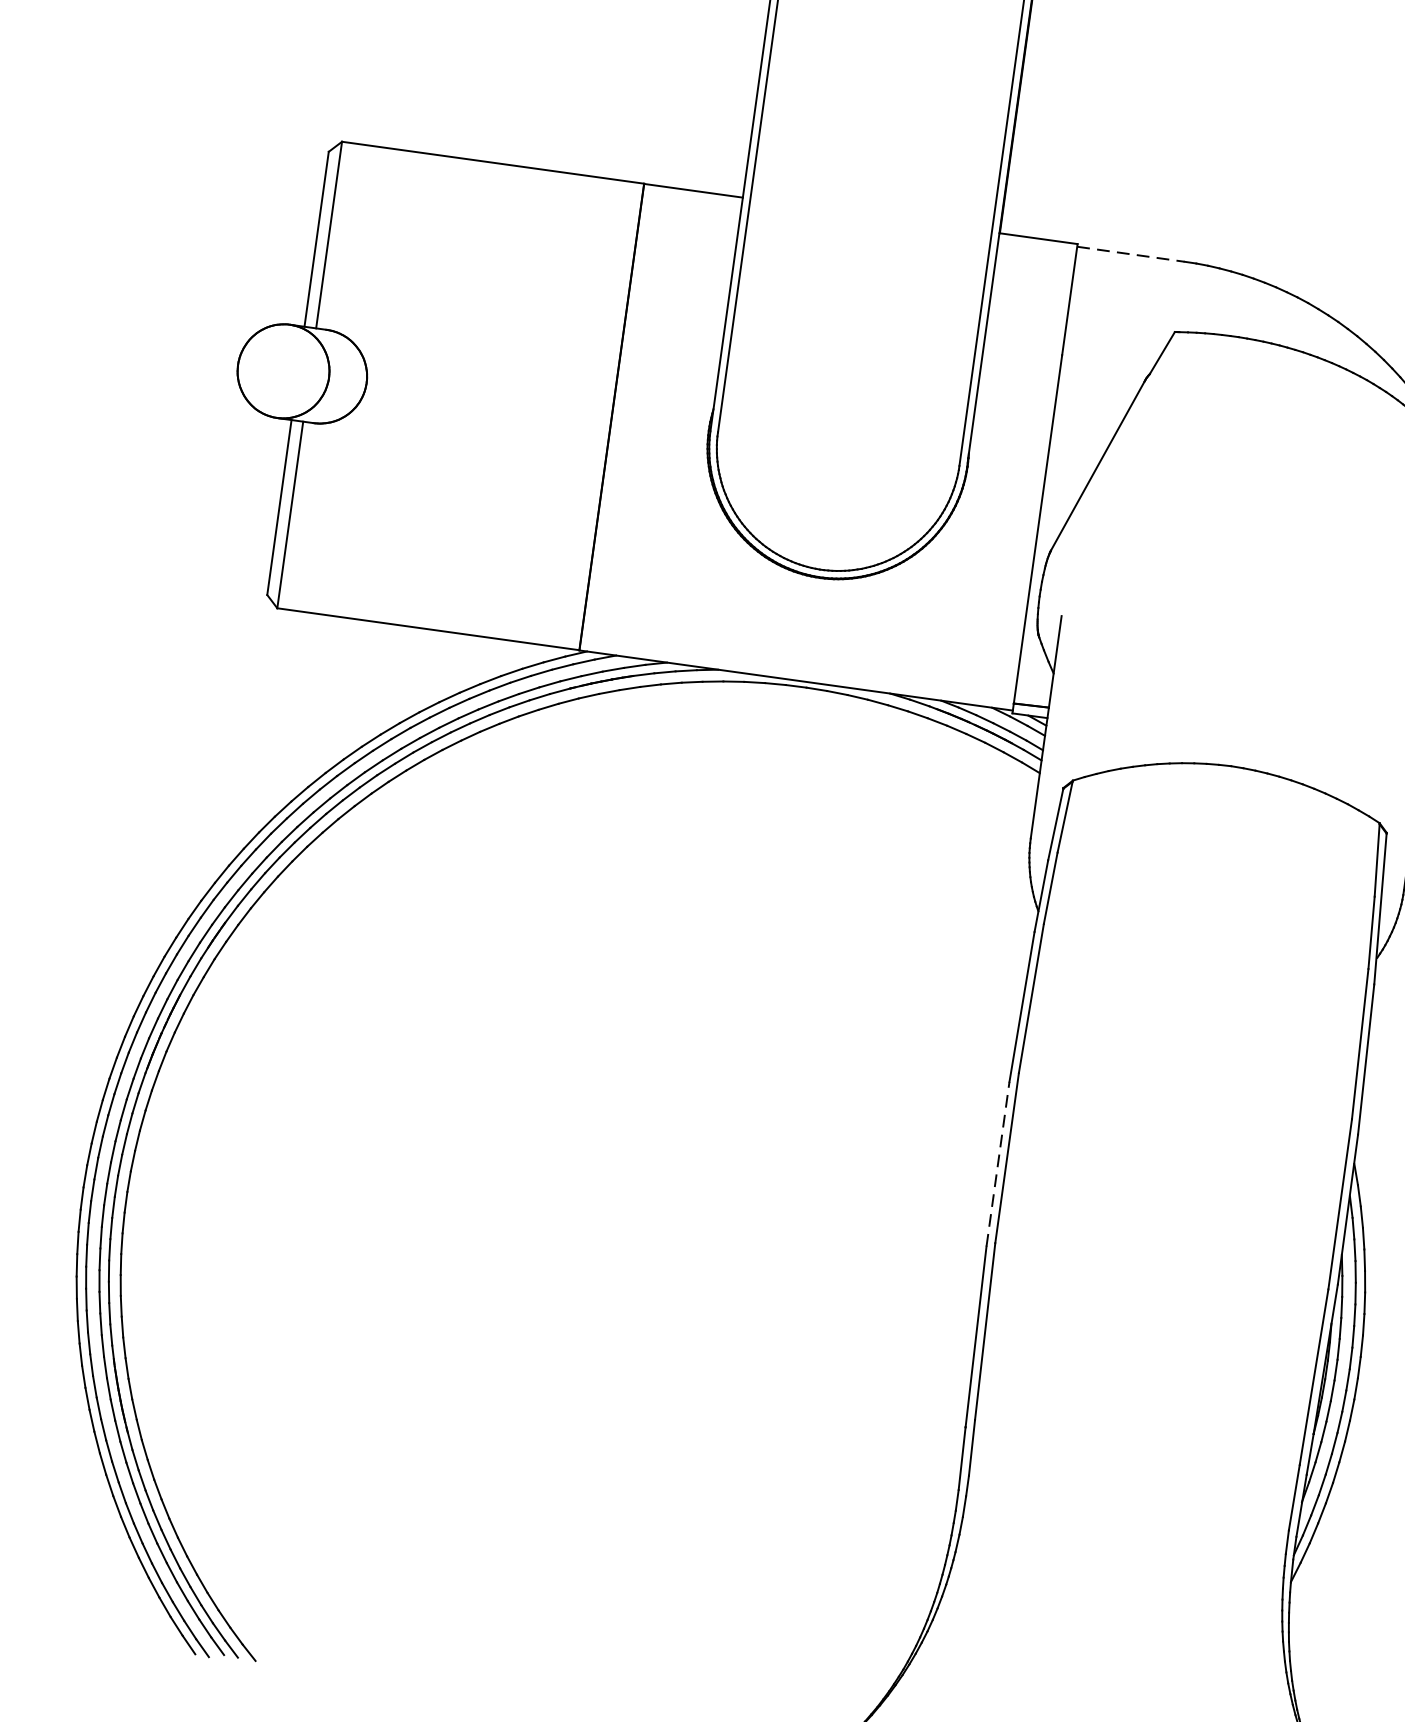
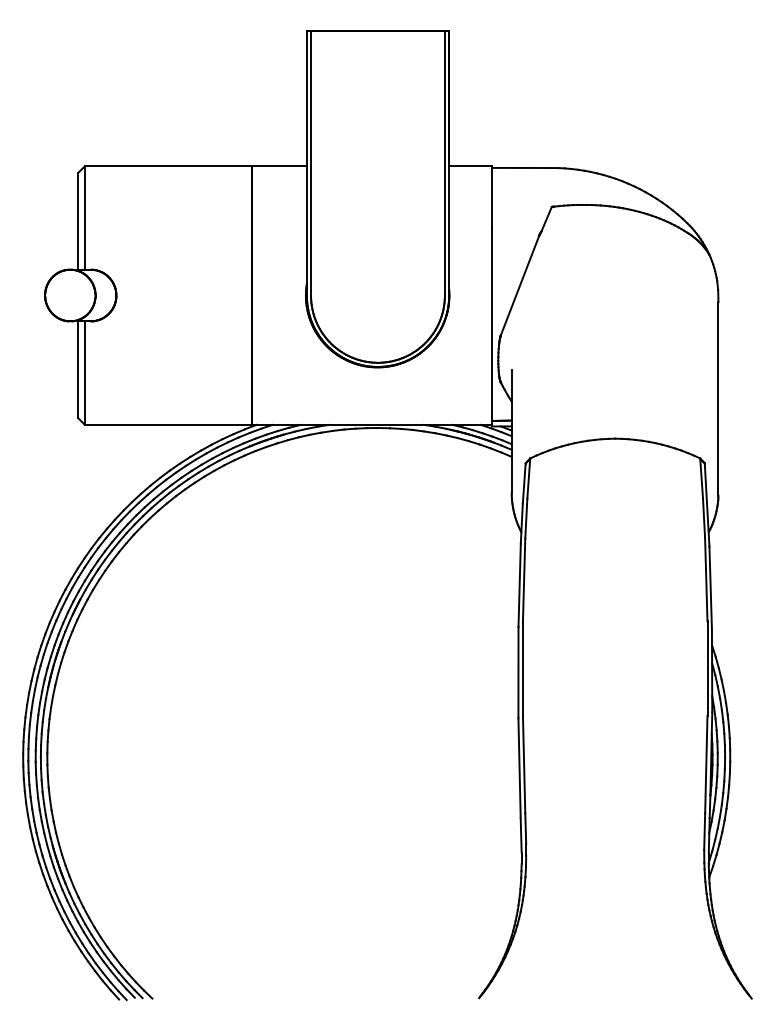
line: (1131, 253) -> (522, 167), dashed -> solid
line: (998, 1164) -> (518, 672), dashed -> solid

